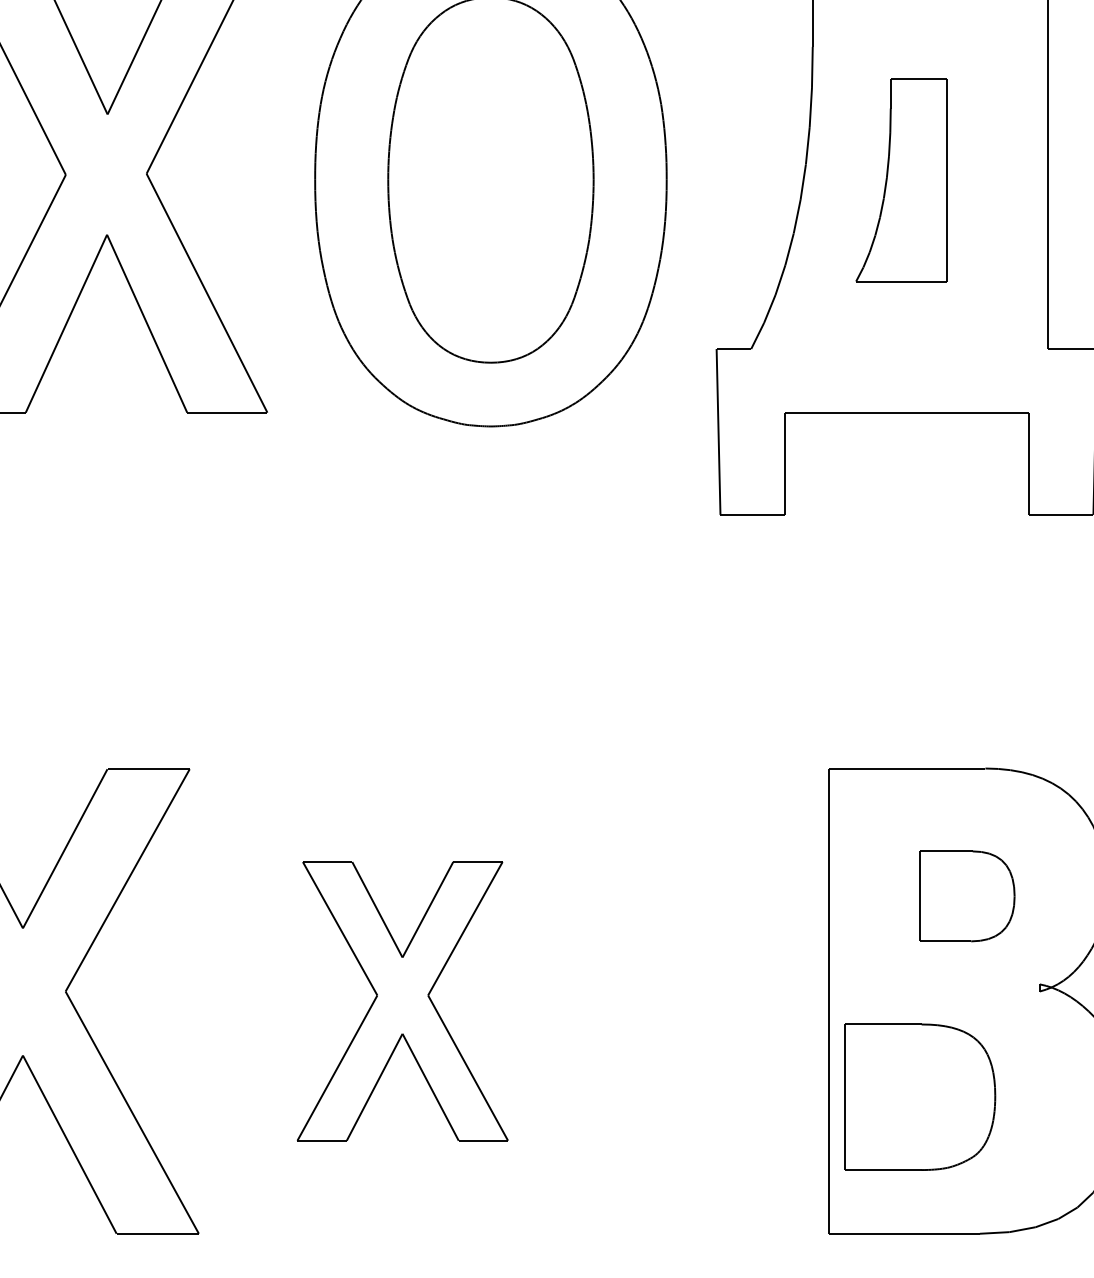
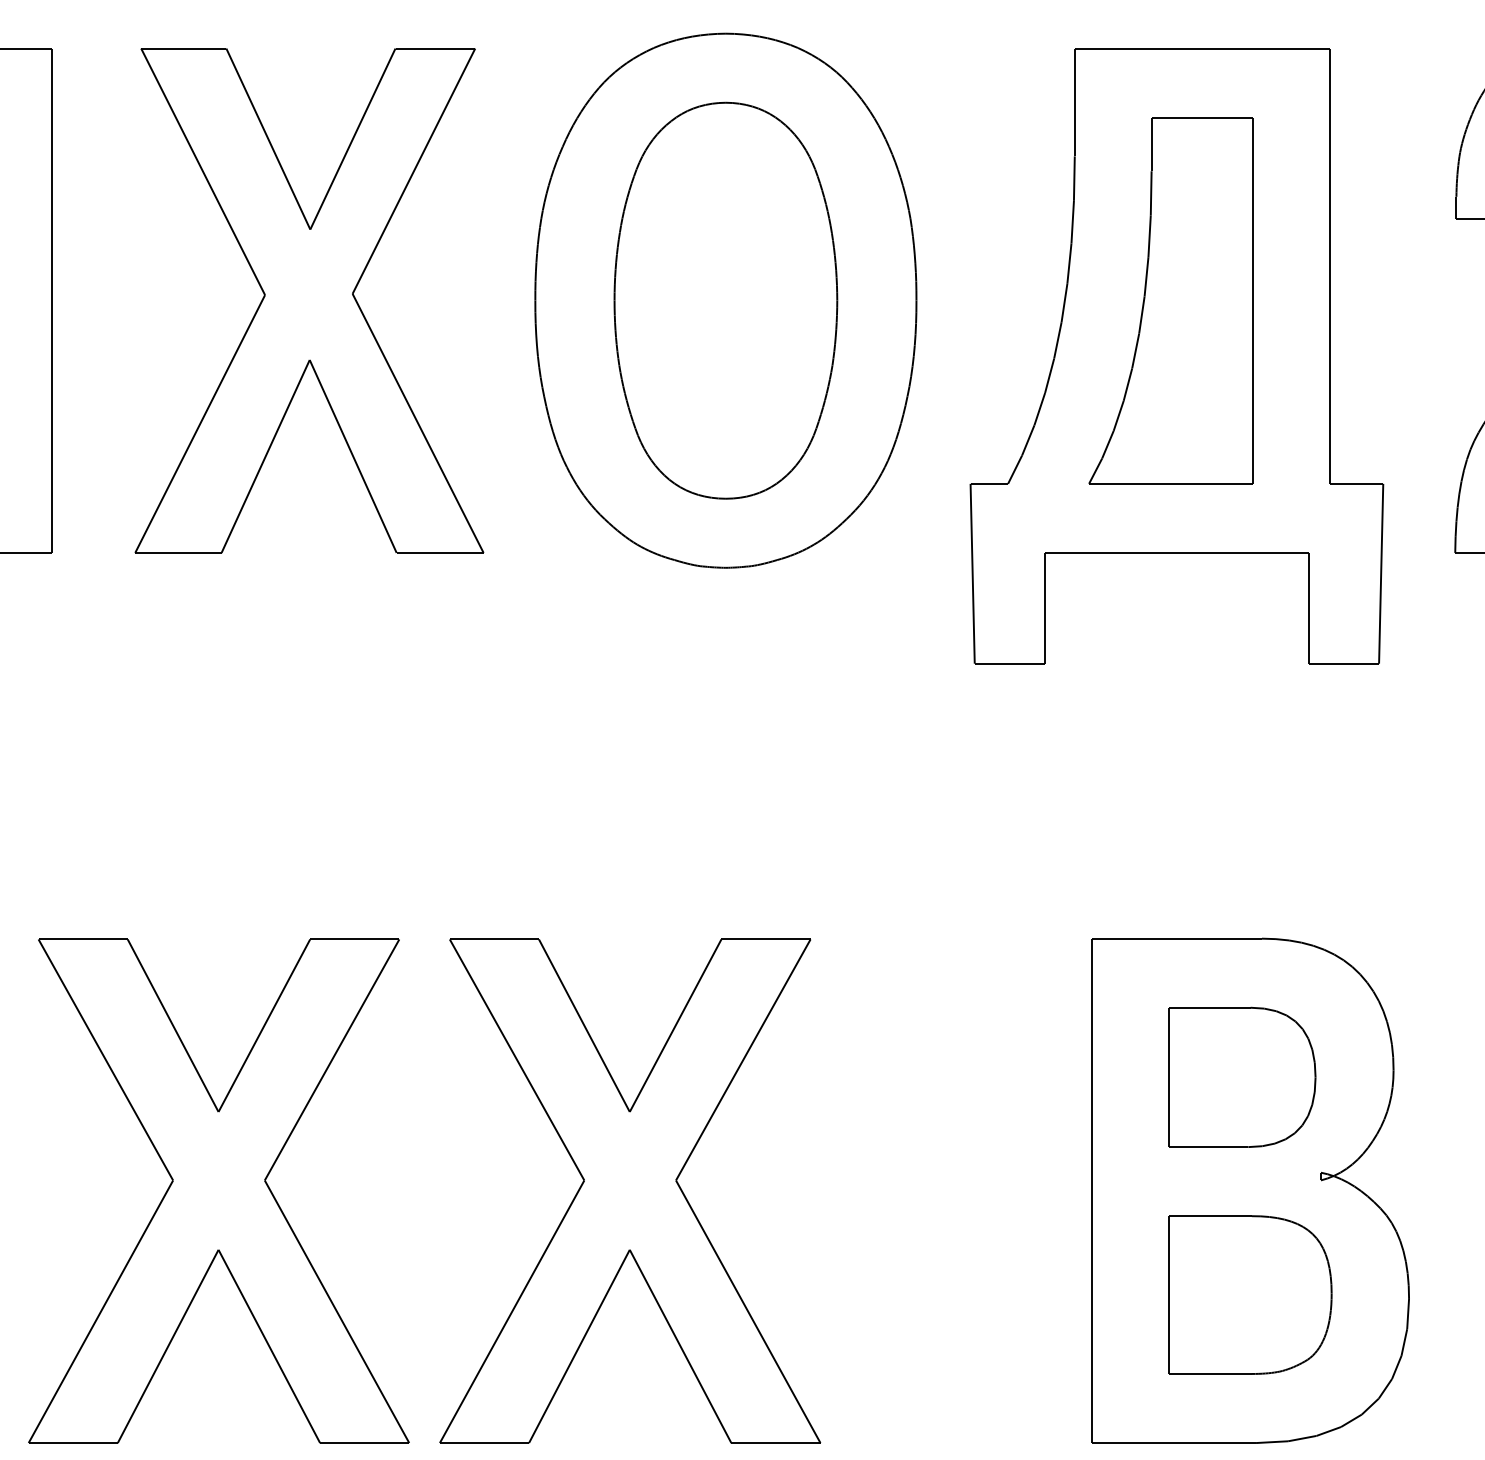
part: (901, 179) -> (1170, 300), size x1.67
part: (967, 895) -> (1242, 1076), size x1.43
part: (402, 1000) -> (630, 1190), size x1.67
part: (920, 1096) -> (1250, 1294), moved

